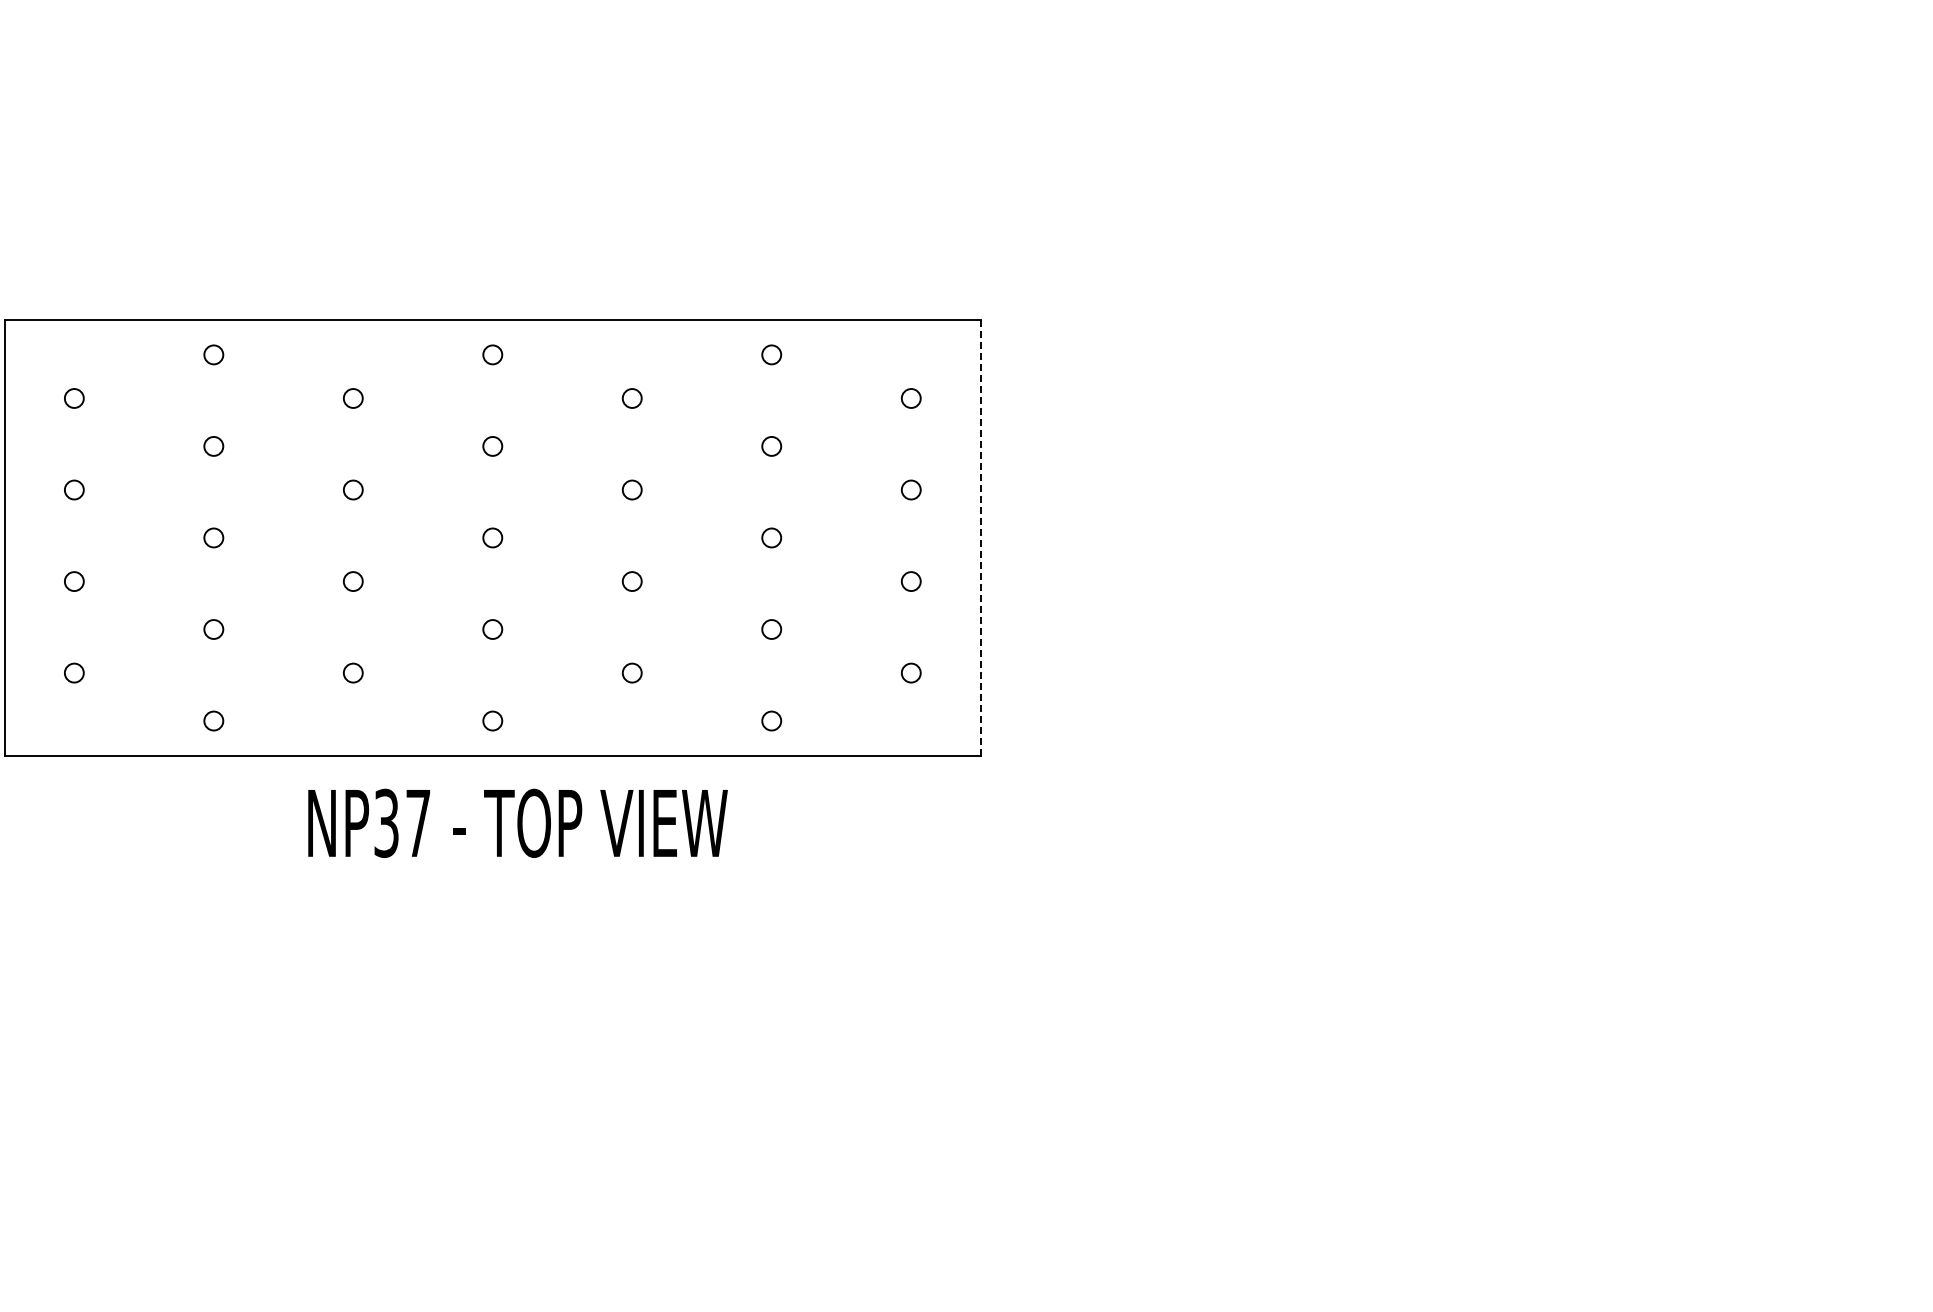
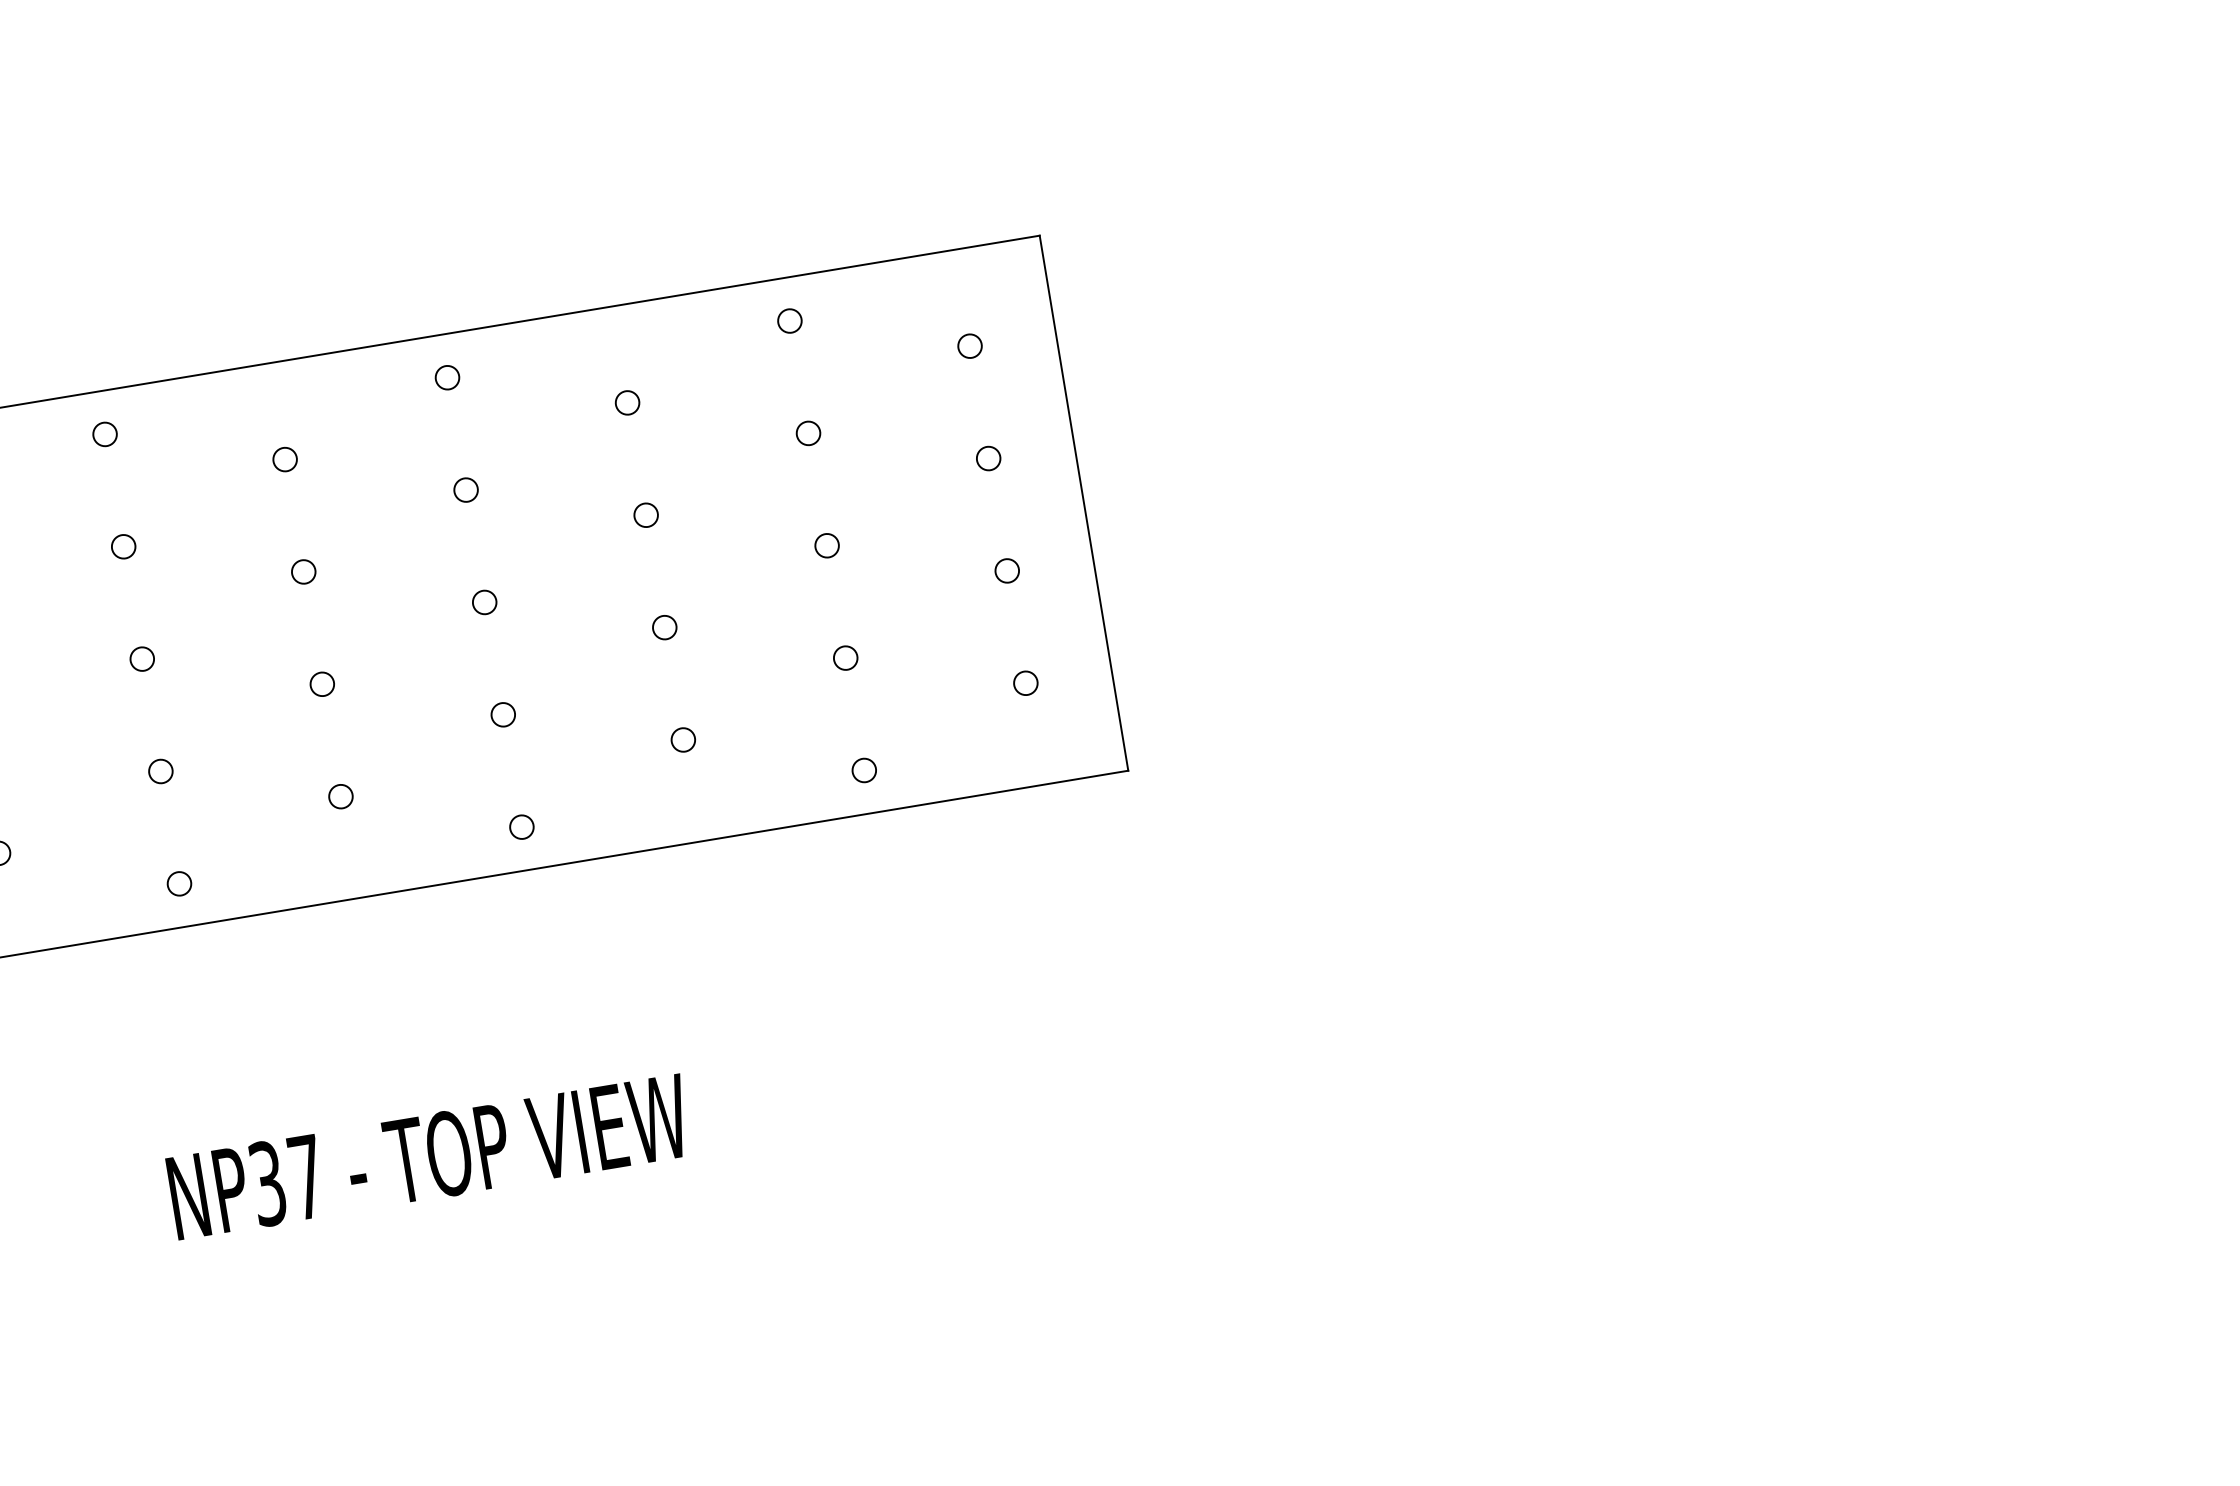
line: (981, 537) -> (1084, 502), dashed -> solid
text: (517, 822) -> (428, 1155), moved

